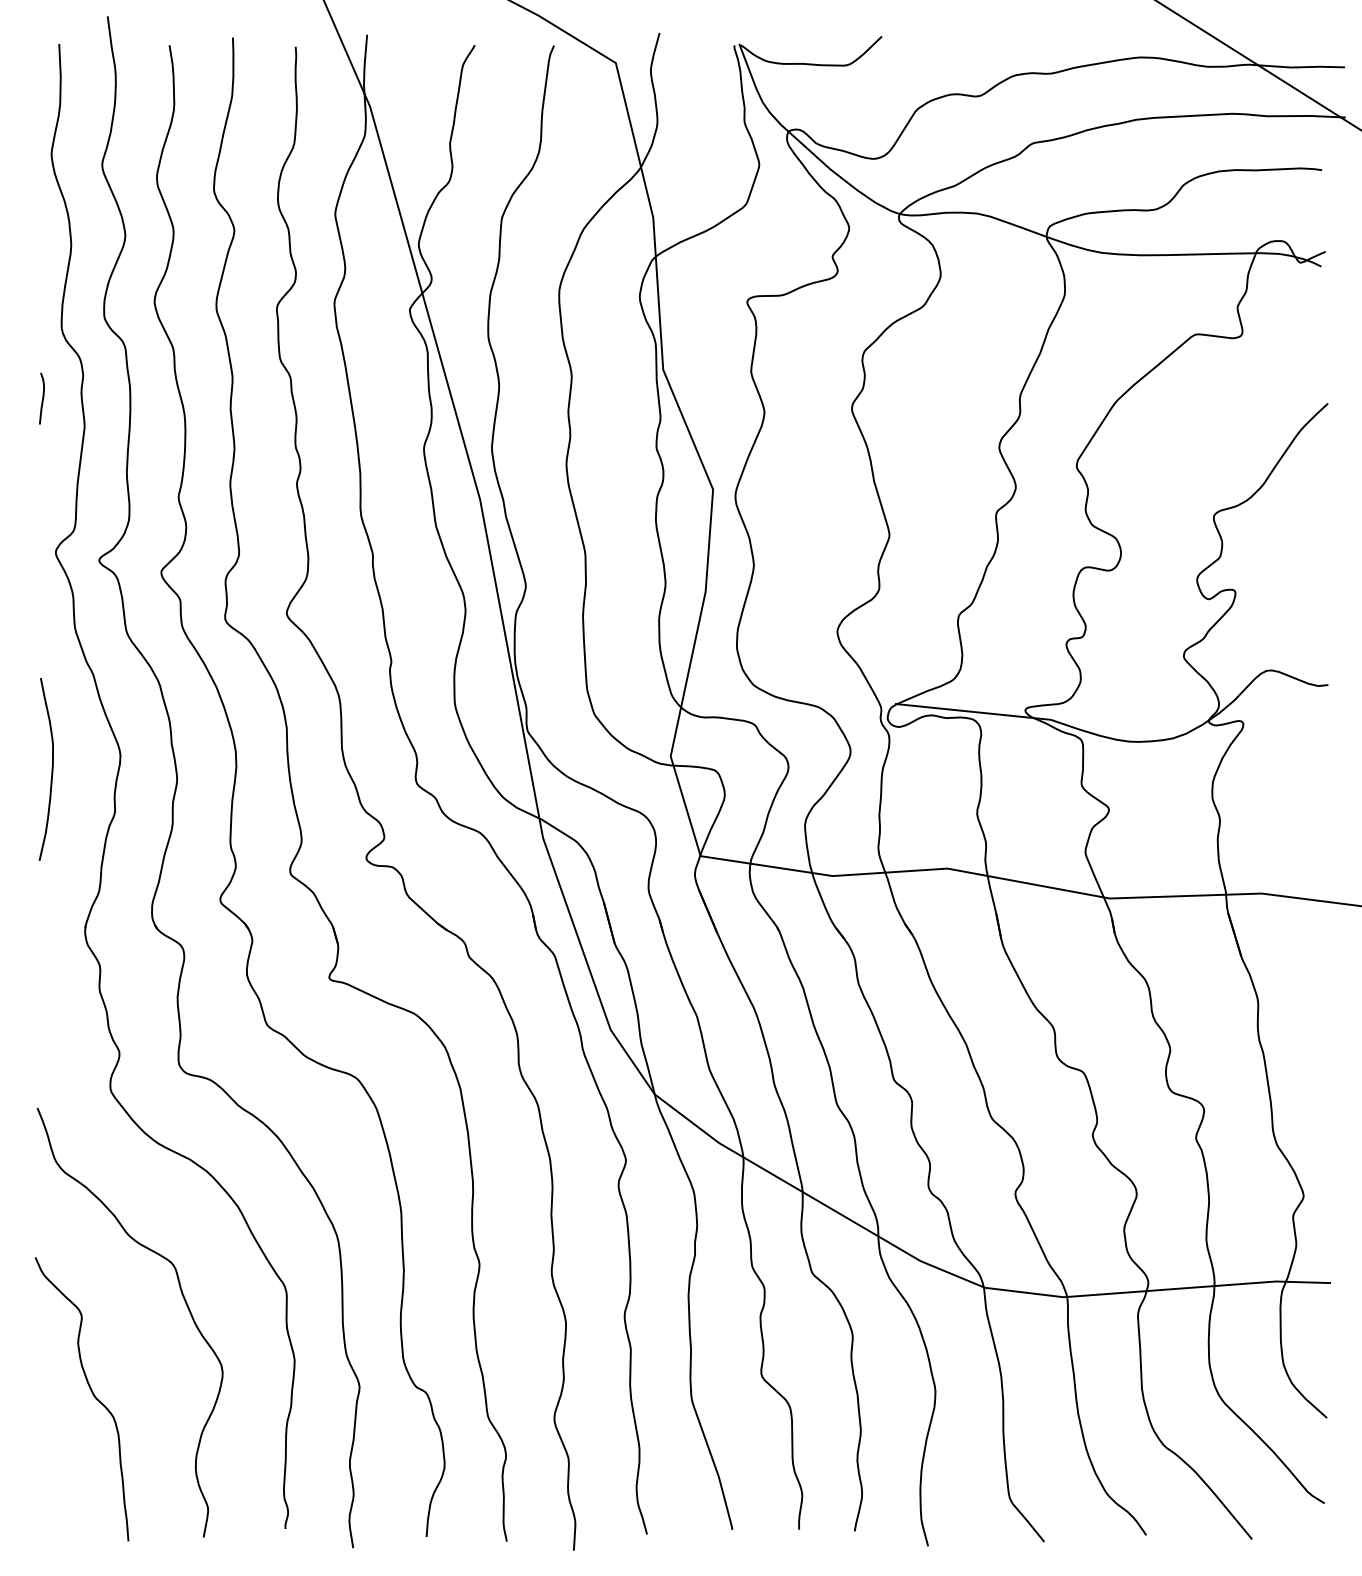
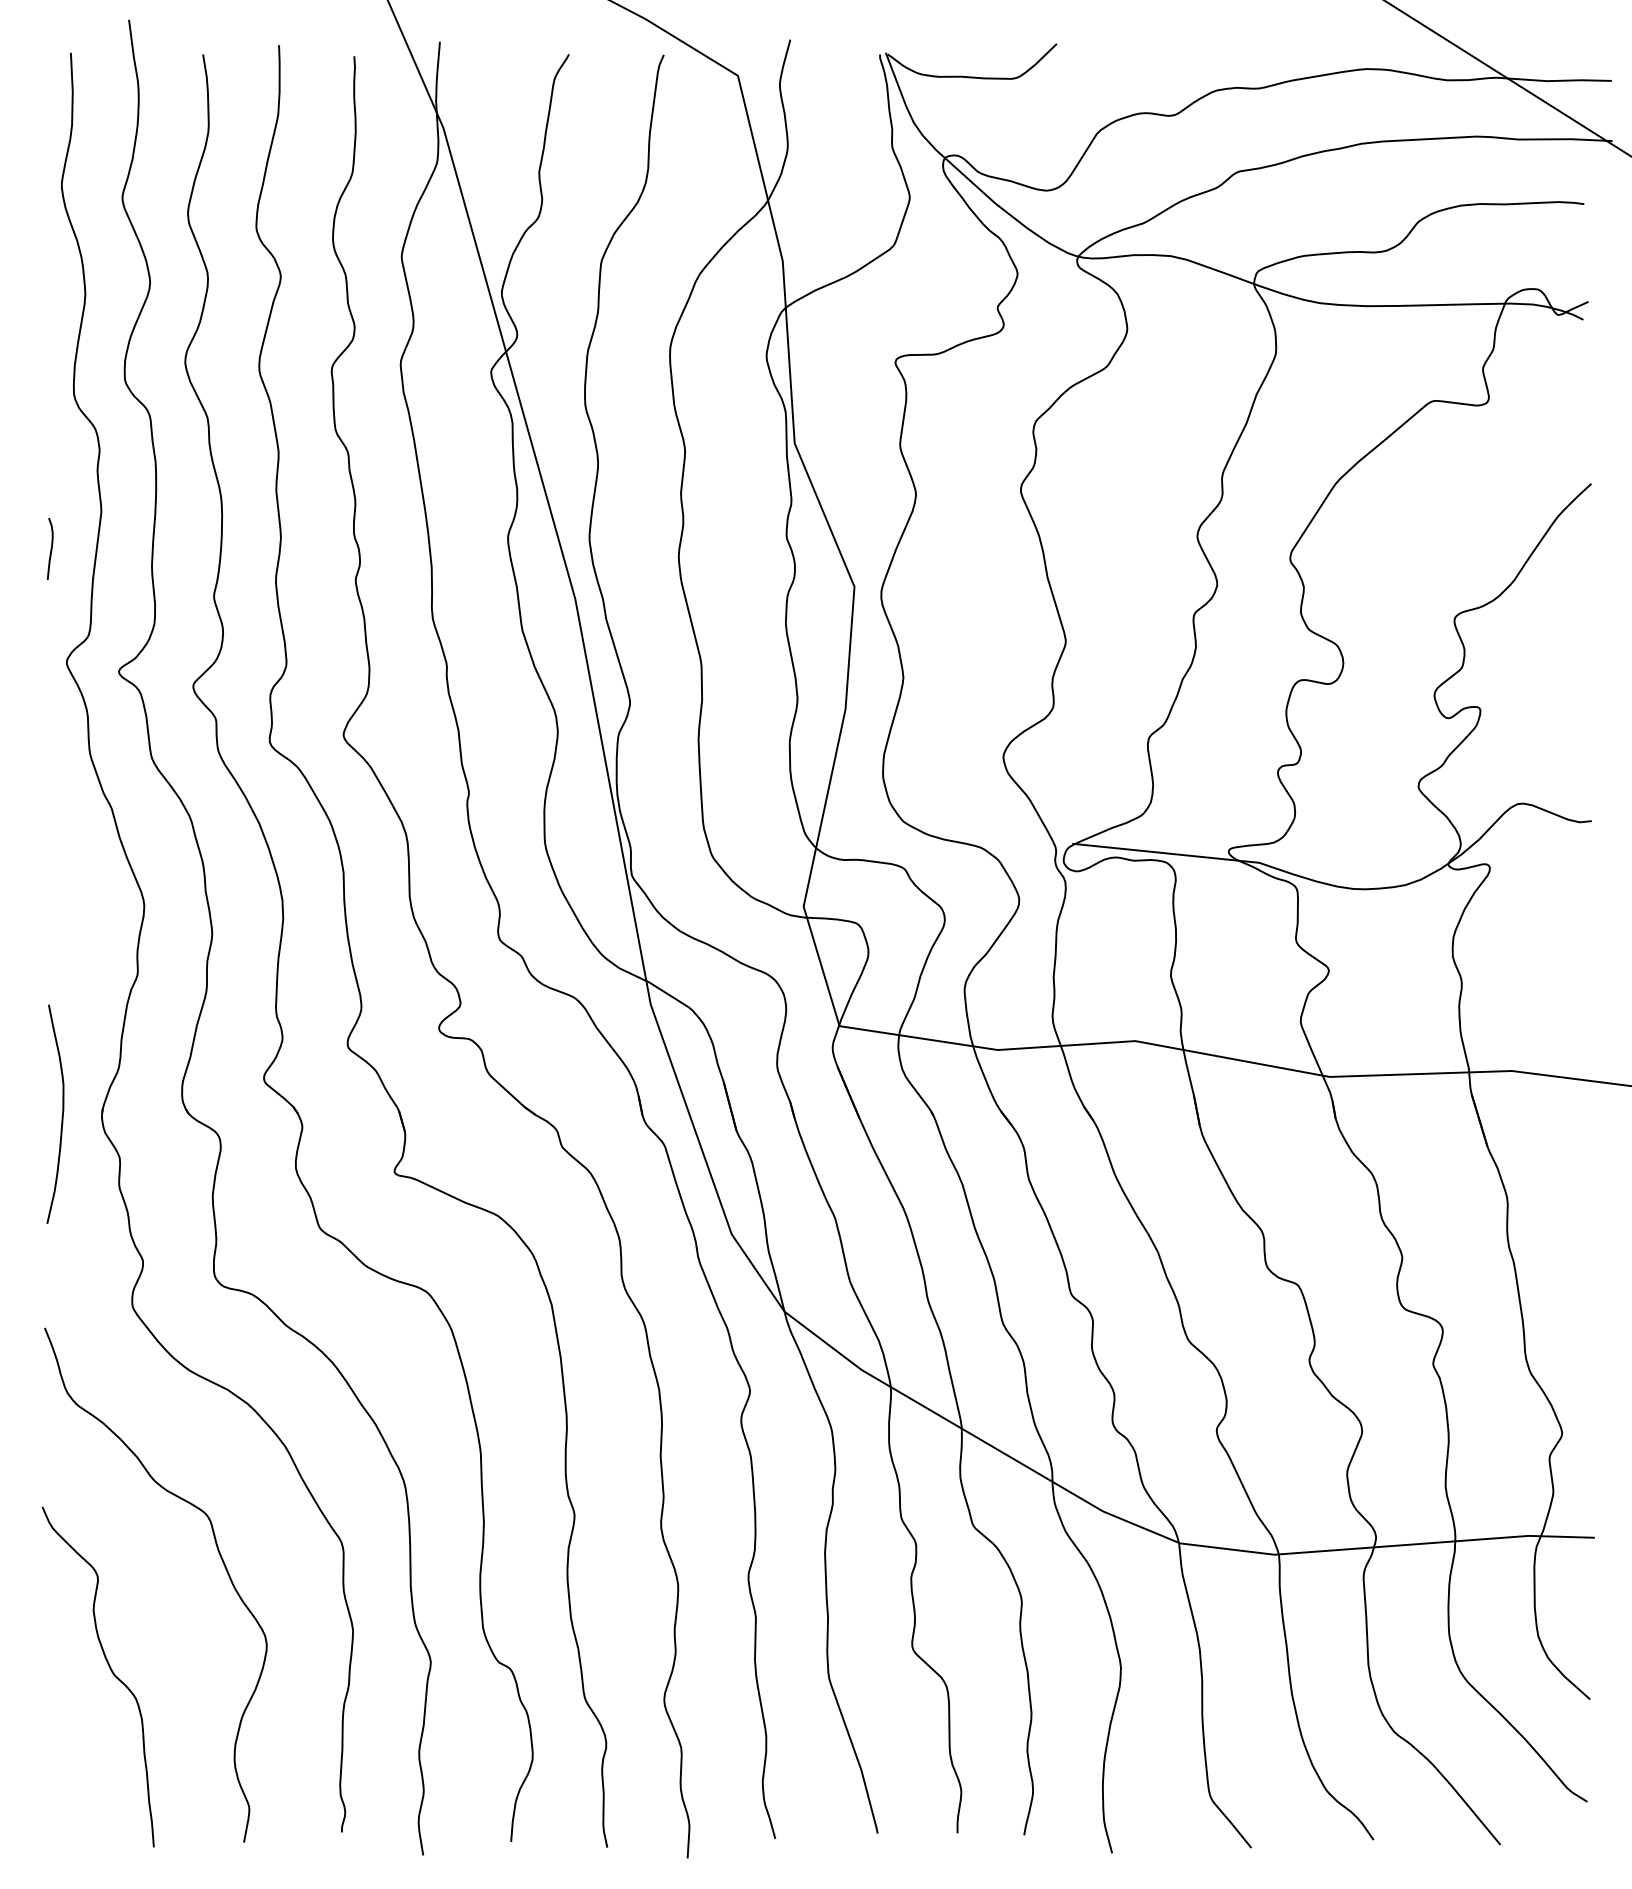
curve: (42, 398) -> (50, 548), moved
curve: (51, 771) -> (61, 1116), moved

